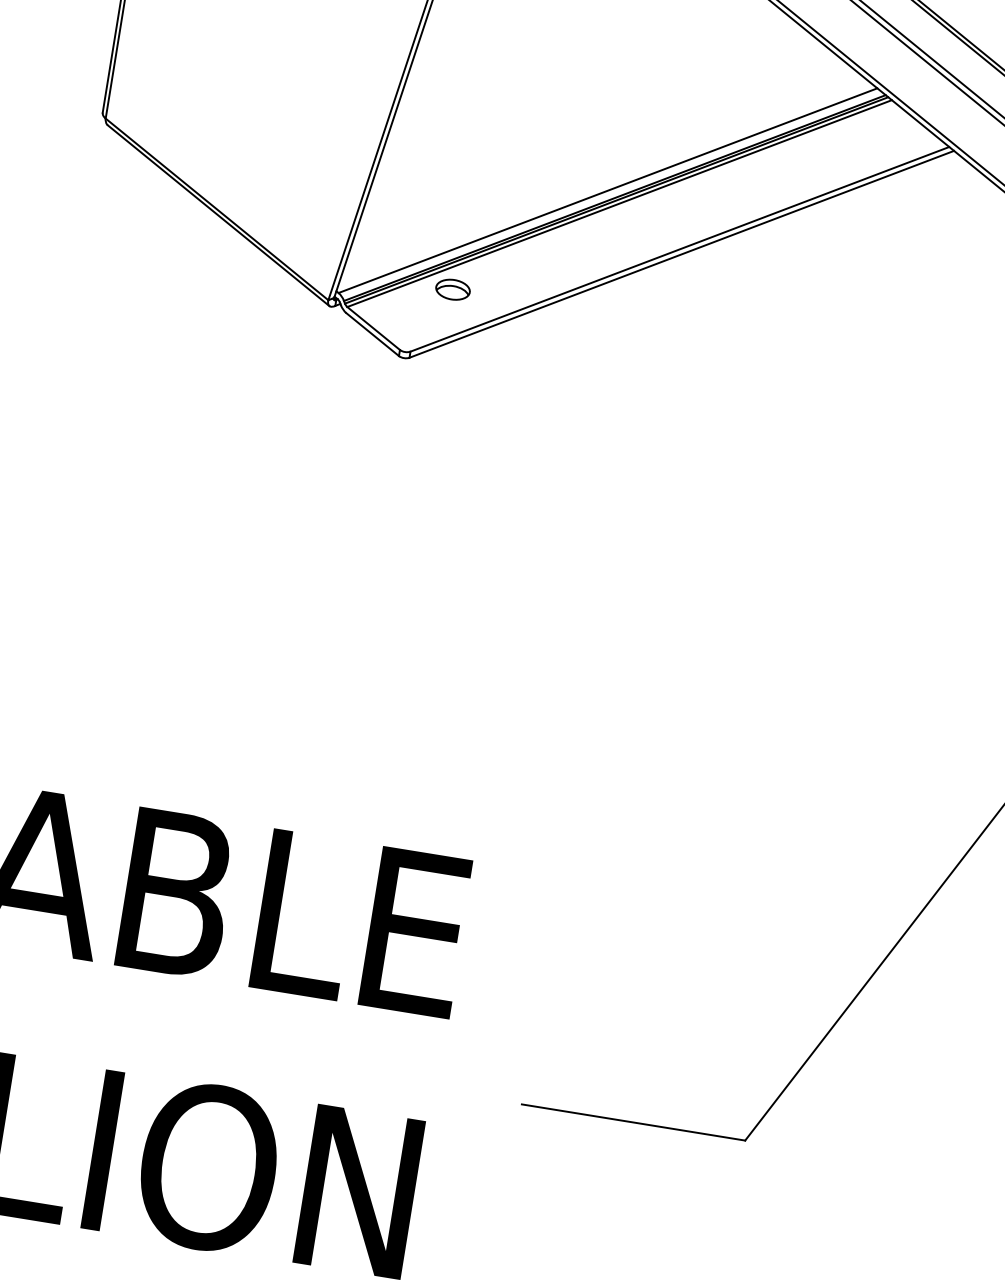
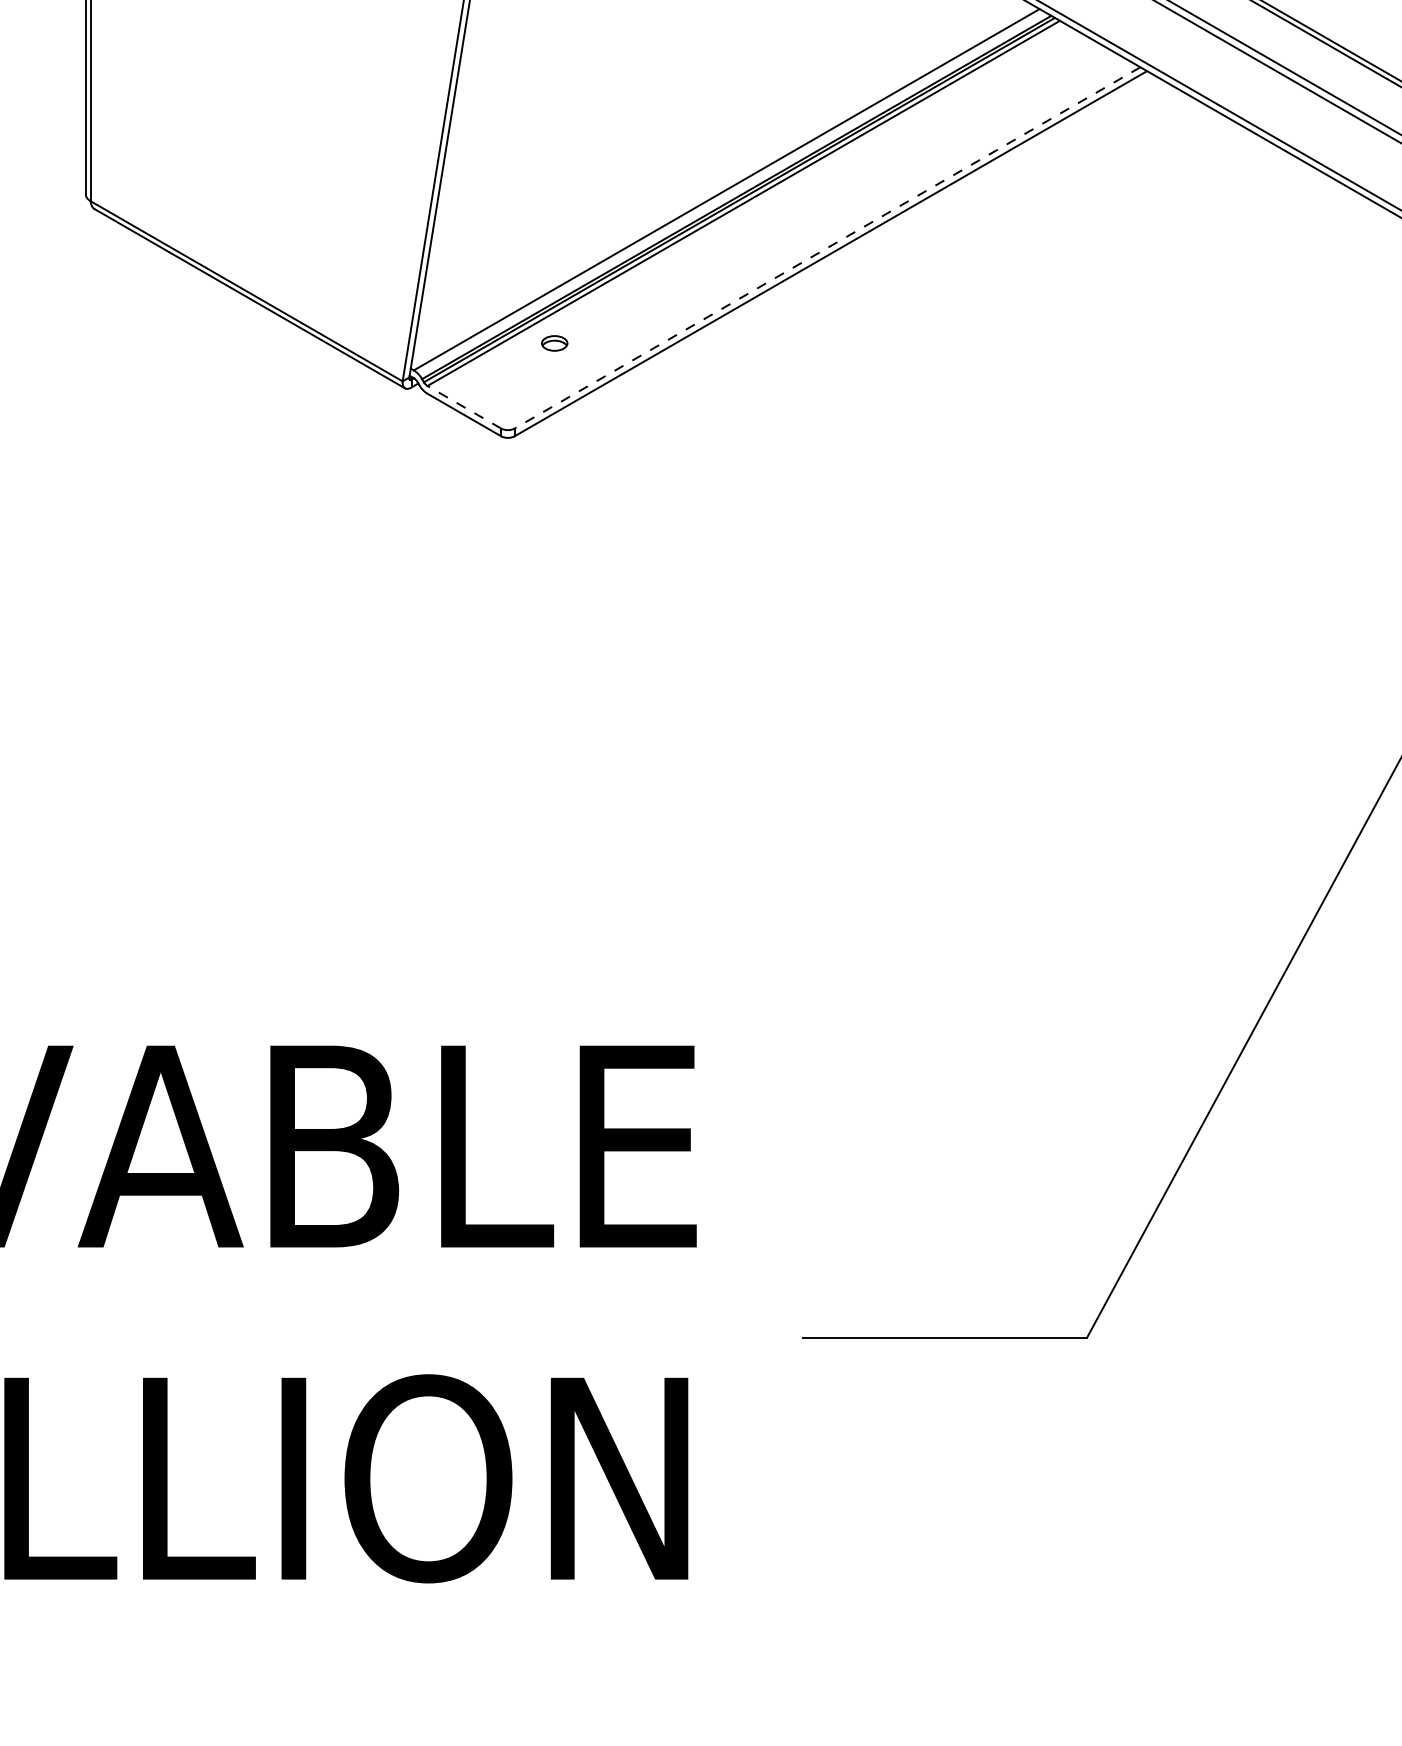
line: (679, 249) -> (827, 248), solid -> dashed
part: (452, 289) -> (554, 343), size x0.6
line: (373, 328) -> (464, 407), solid -> dashed

